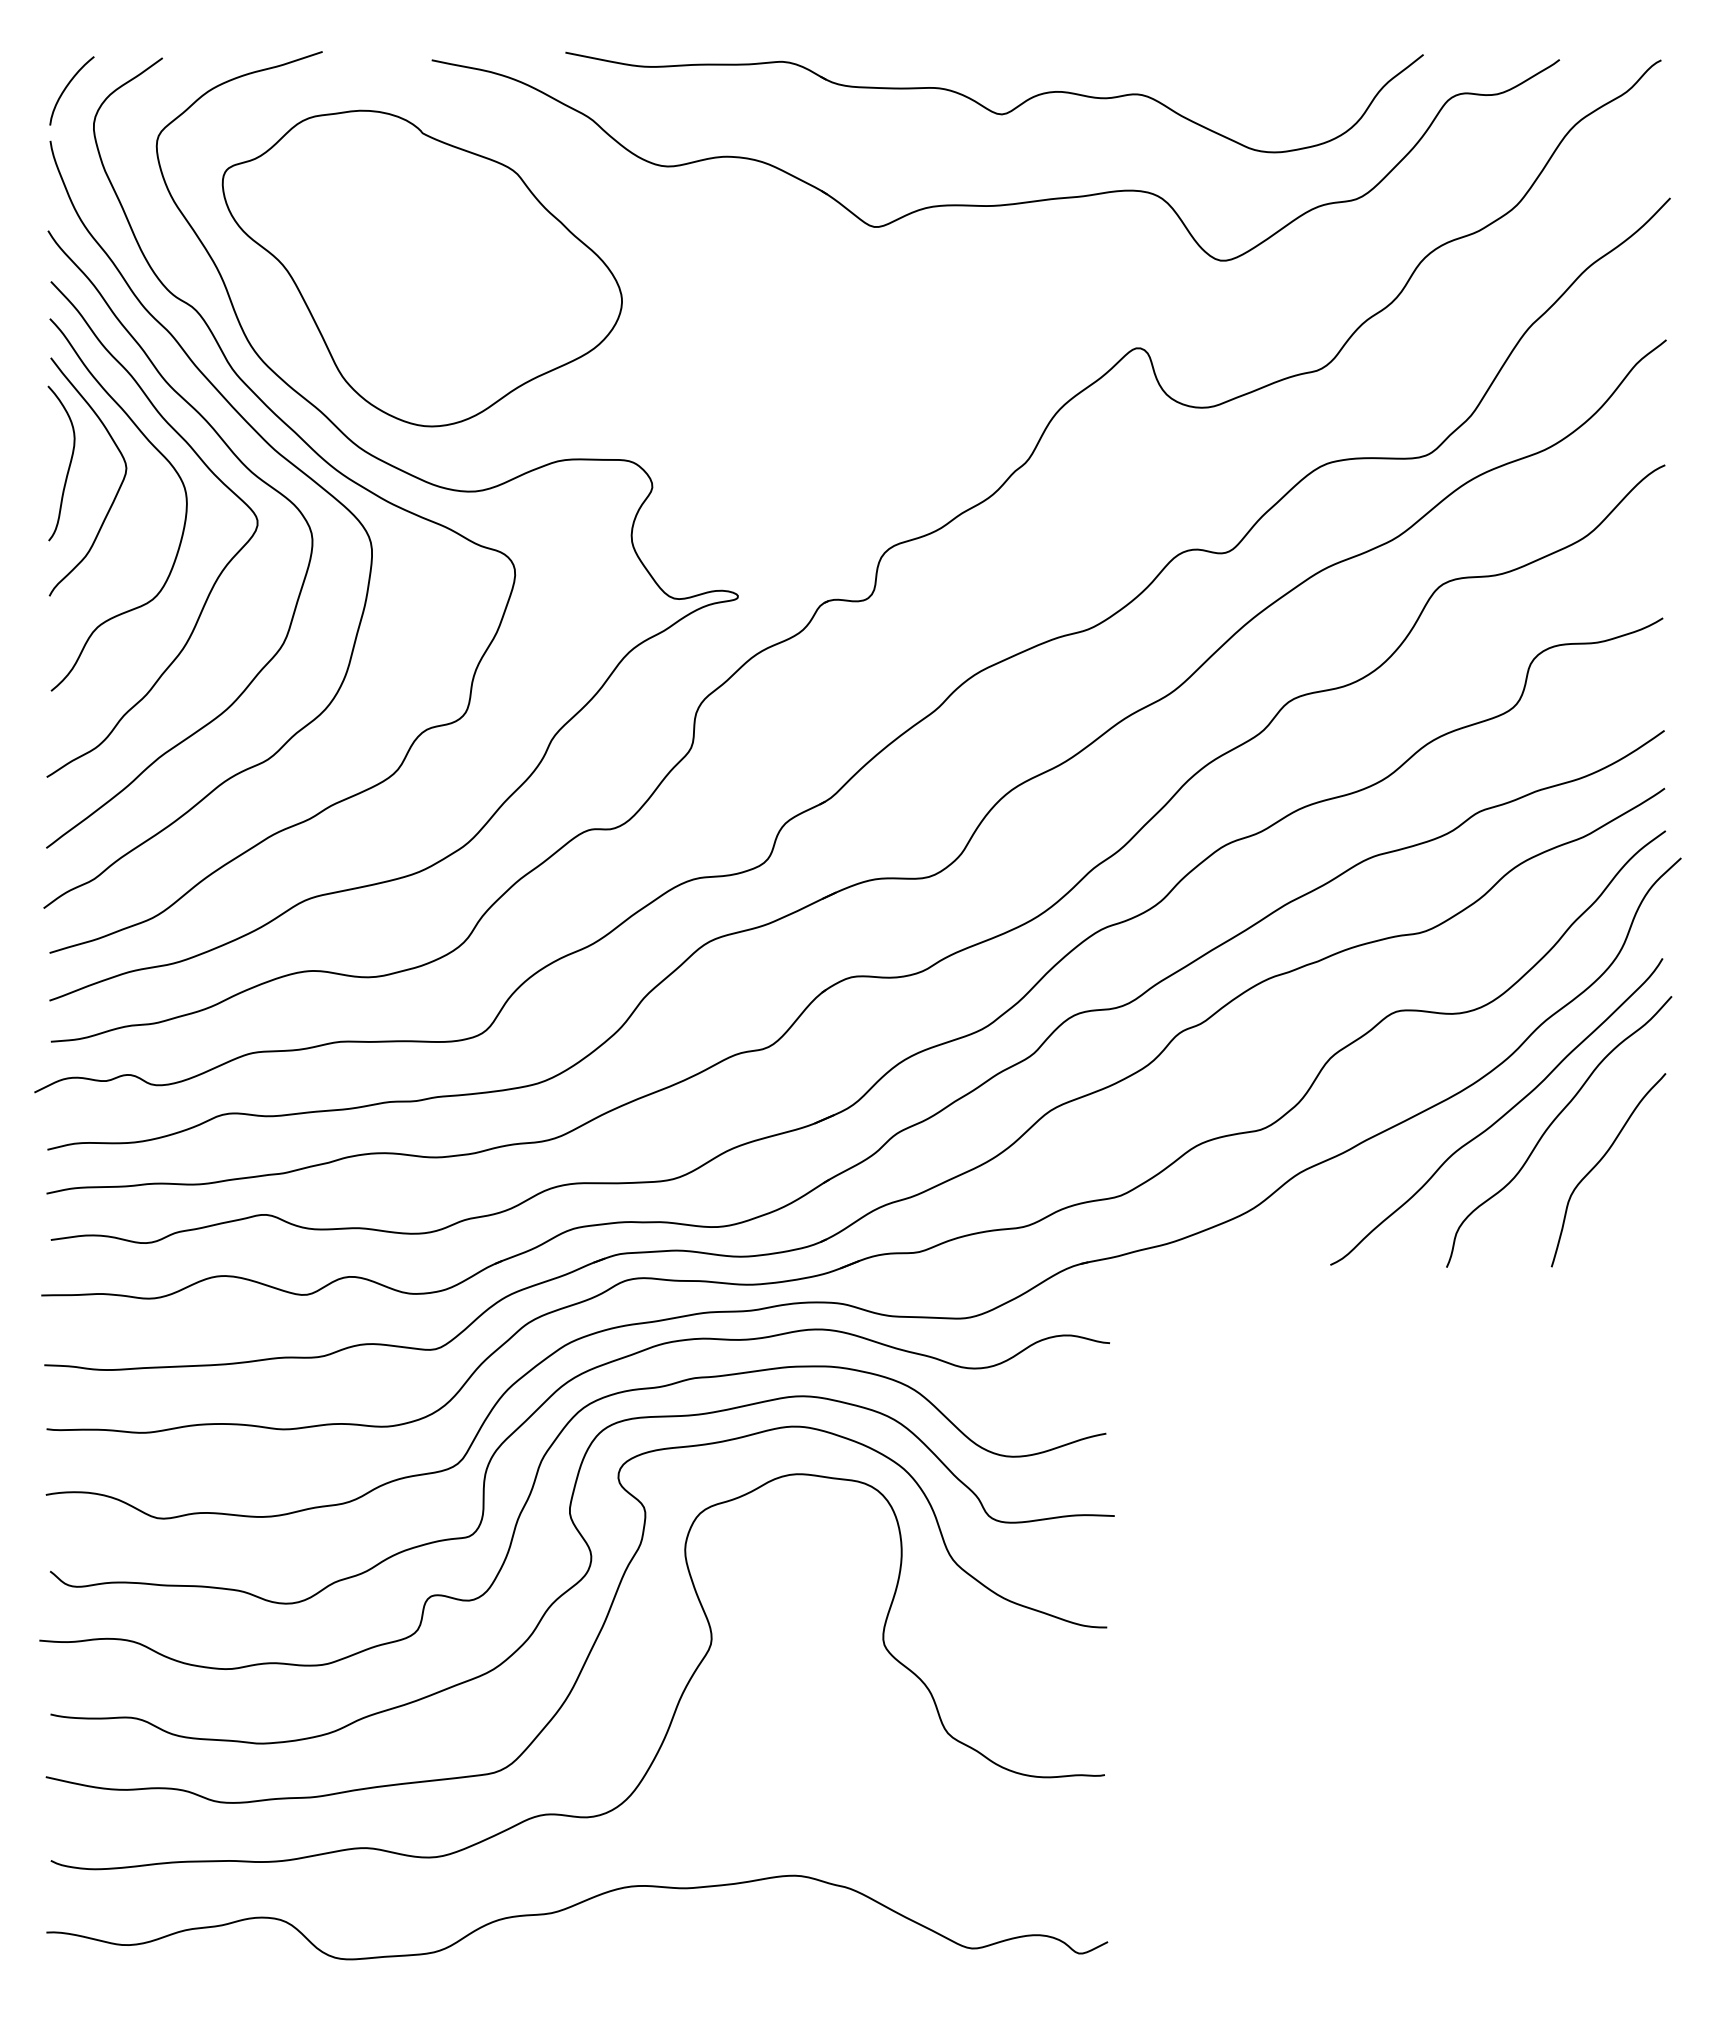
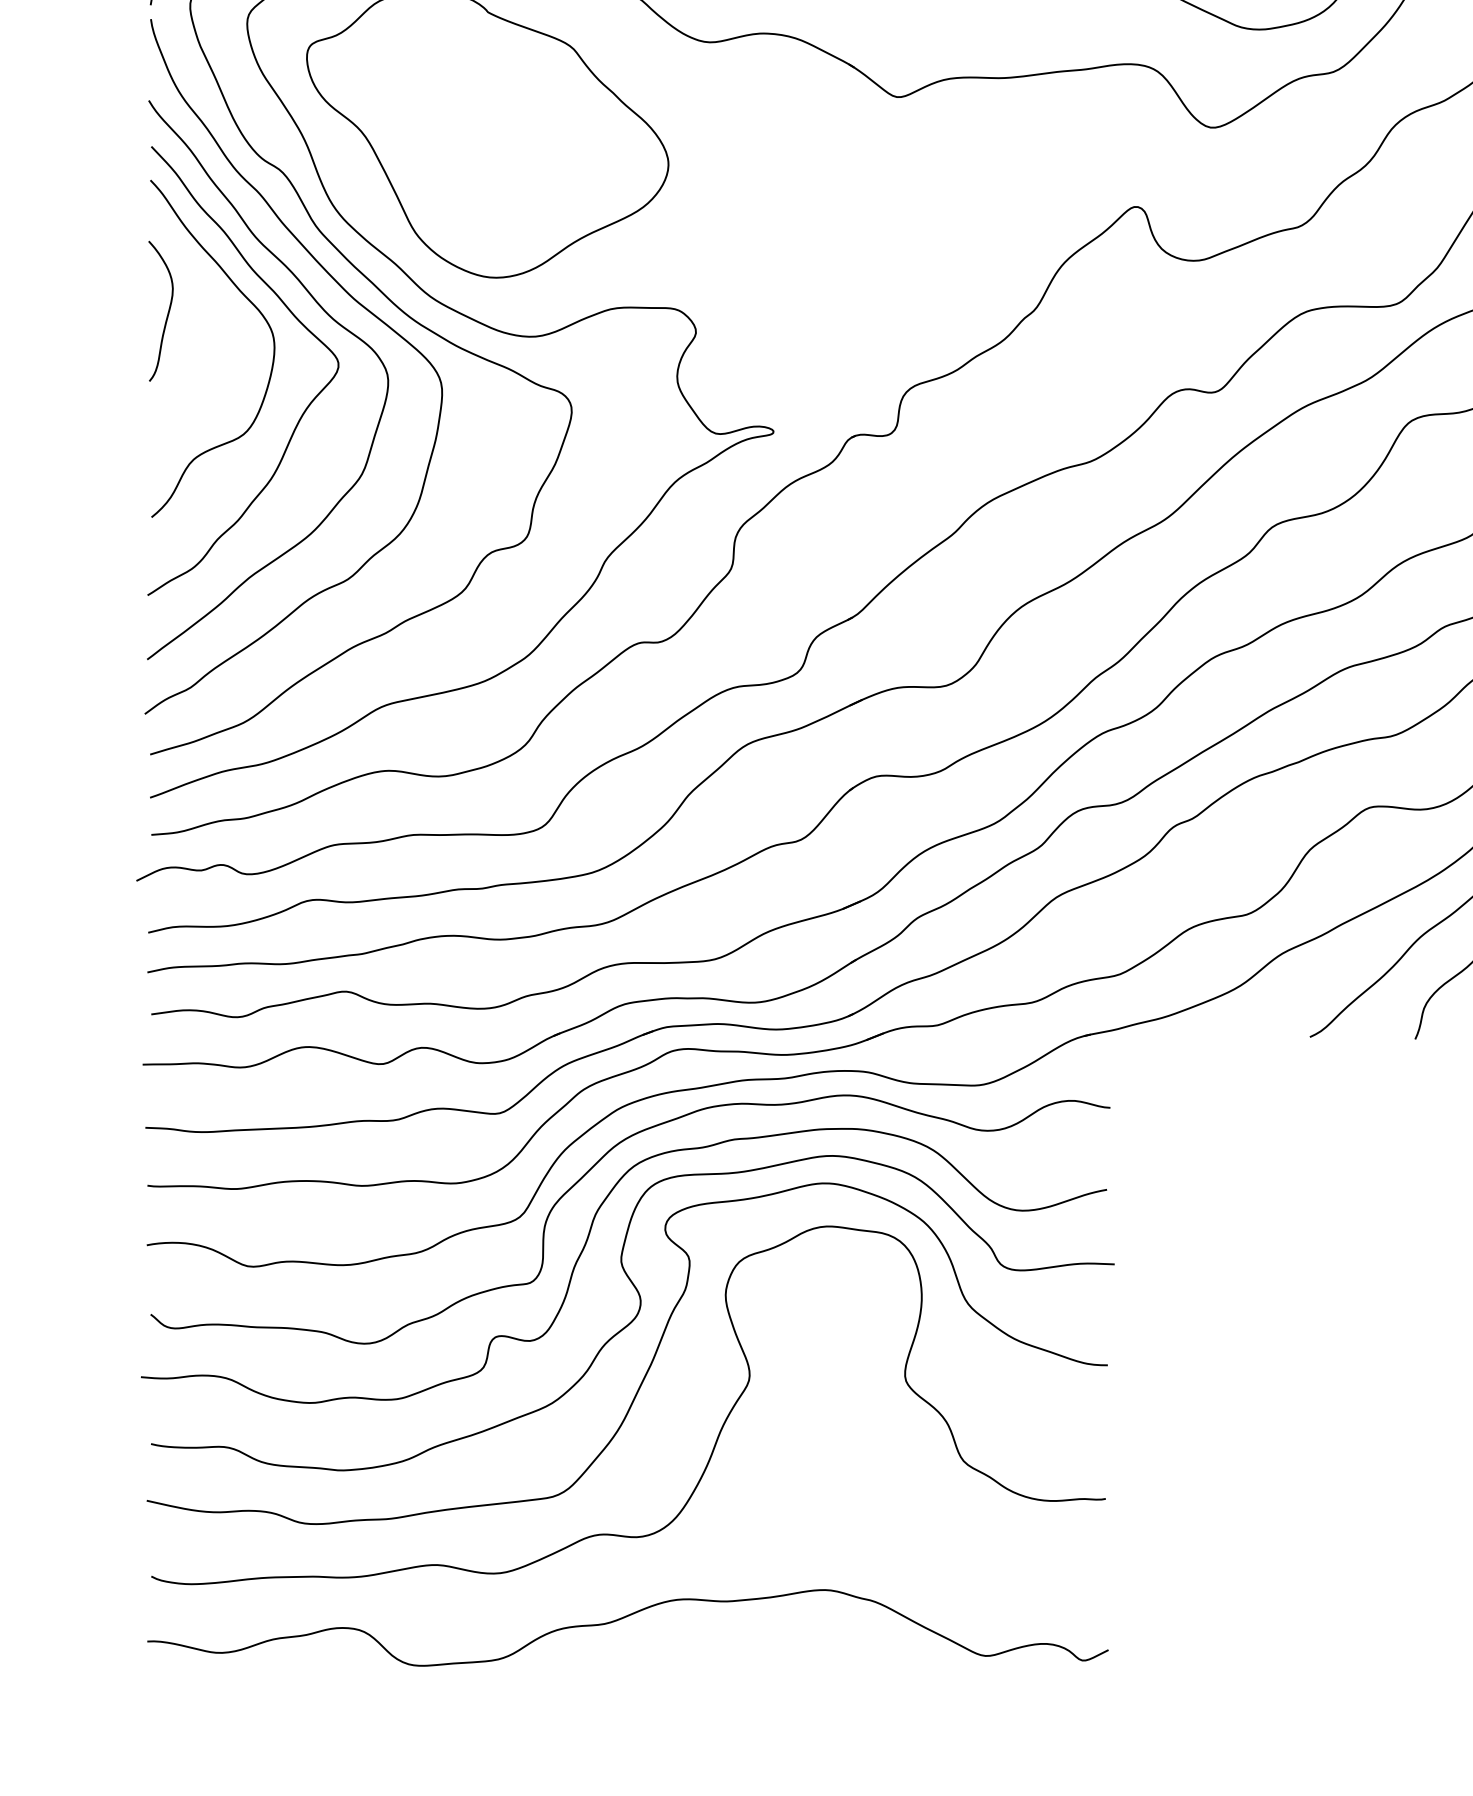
curve: (117, 490) -> (211, 335), removed

